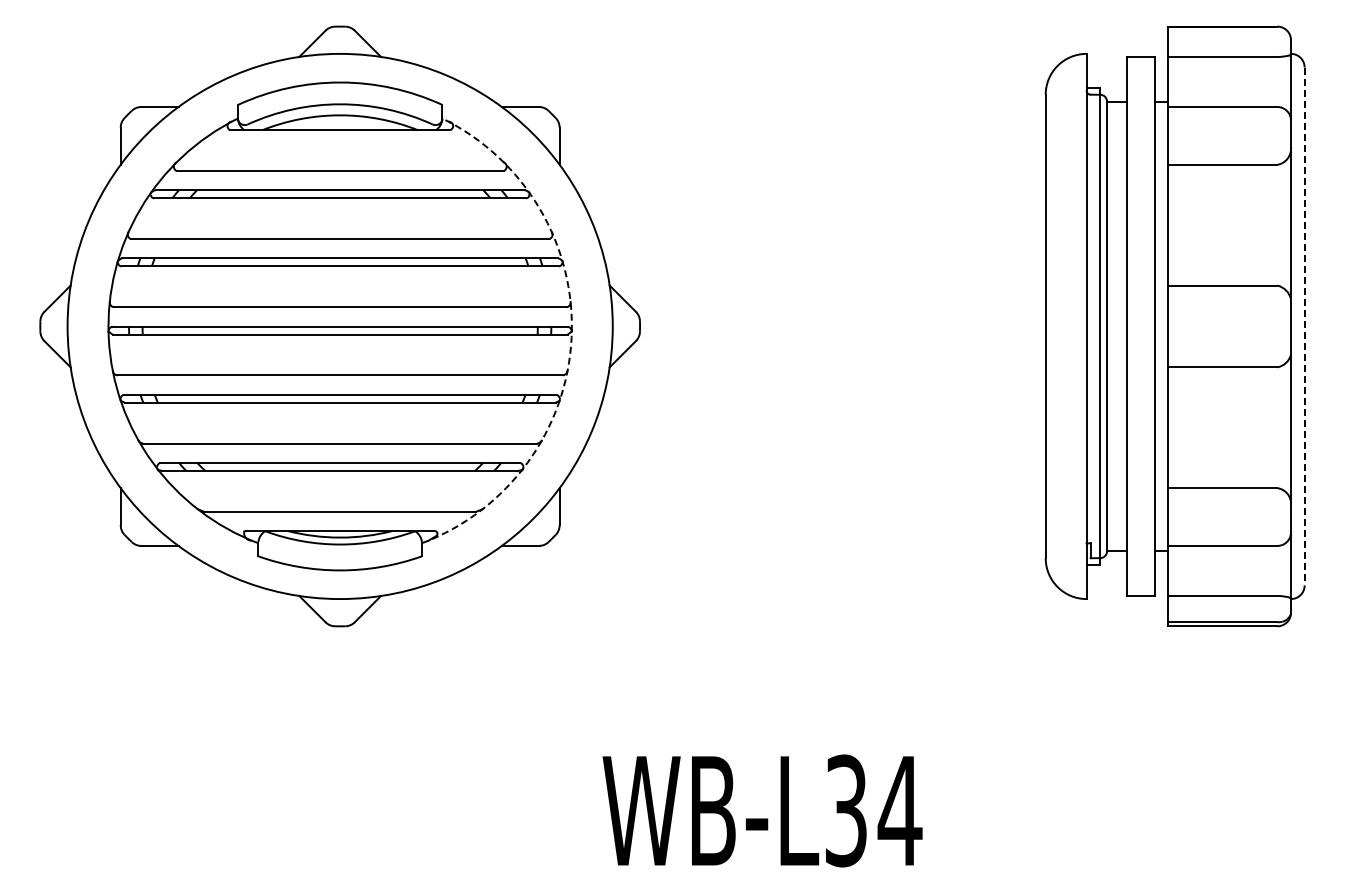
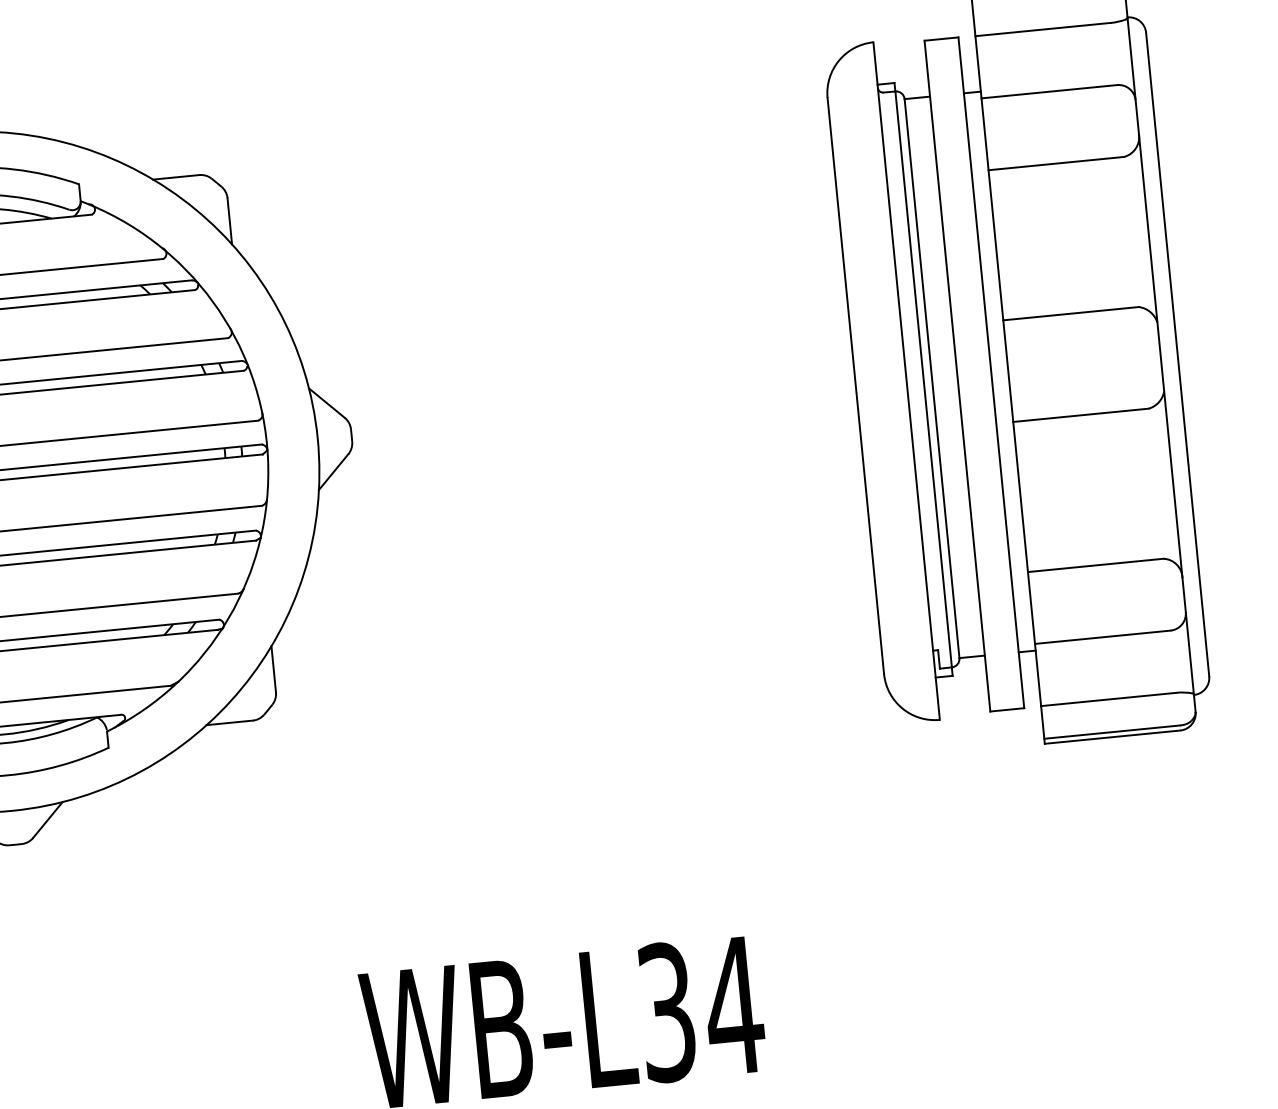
line: (1304, 326) -> (1177, 354), dashed -> solid
arc: (571, 337) -> (267, 457), dashed -> solid

